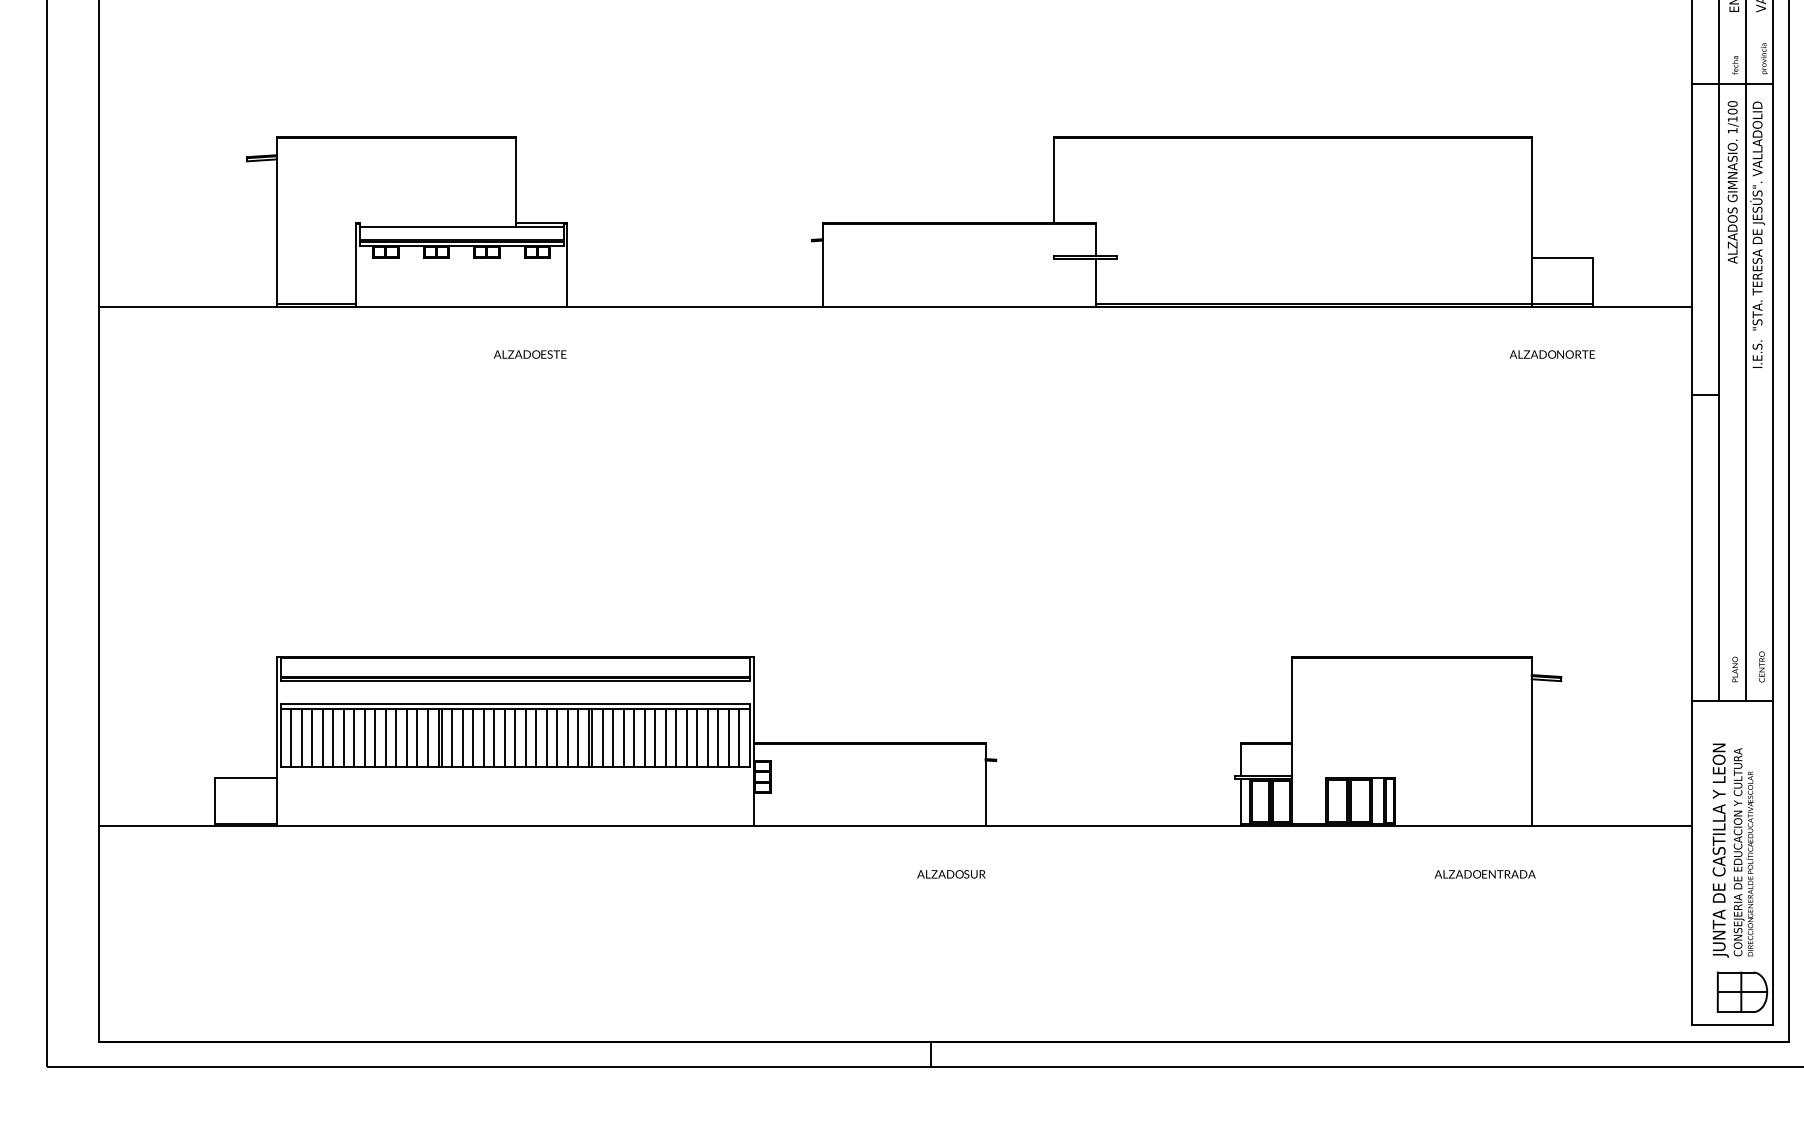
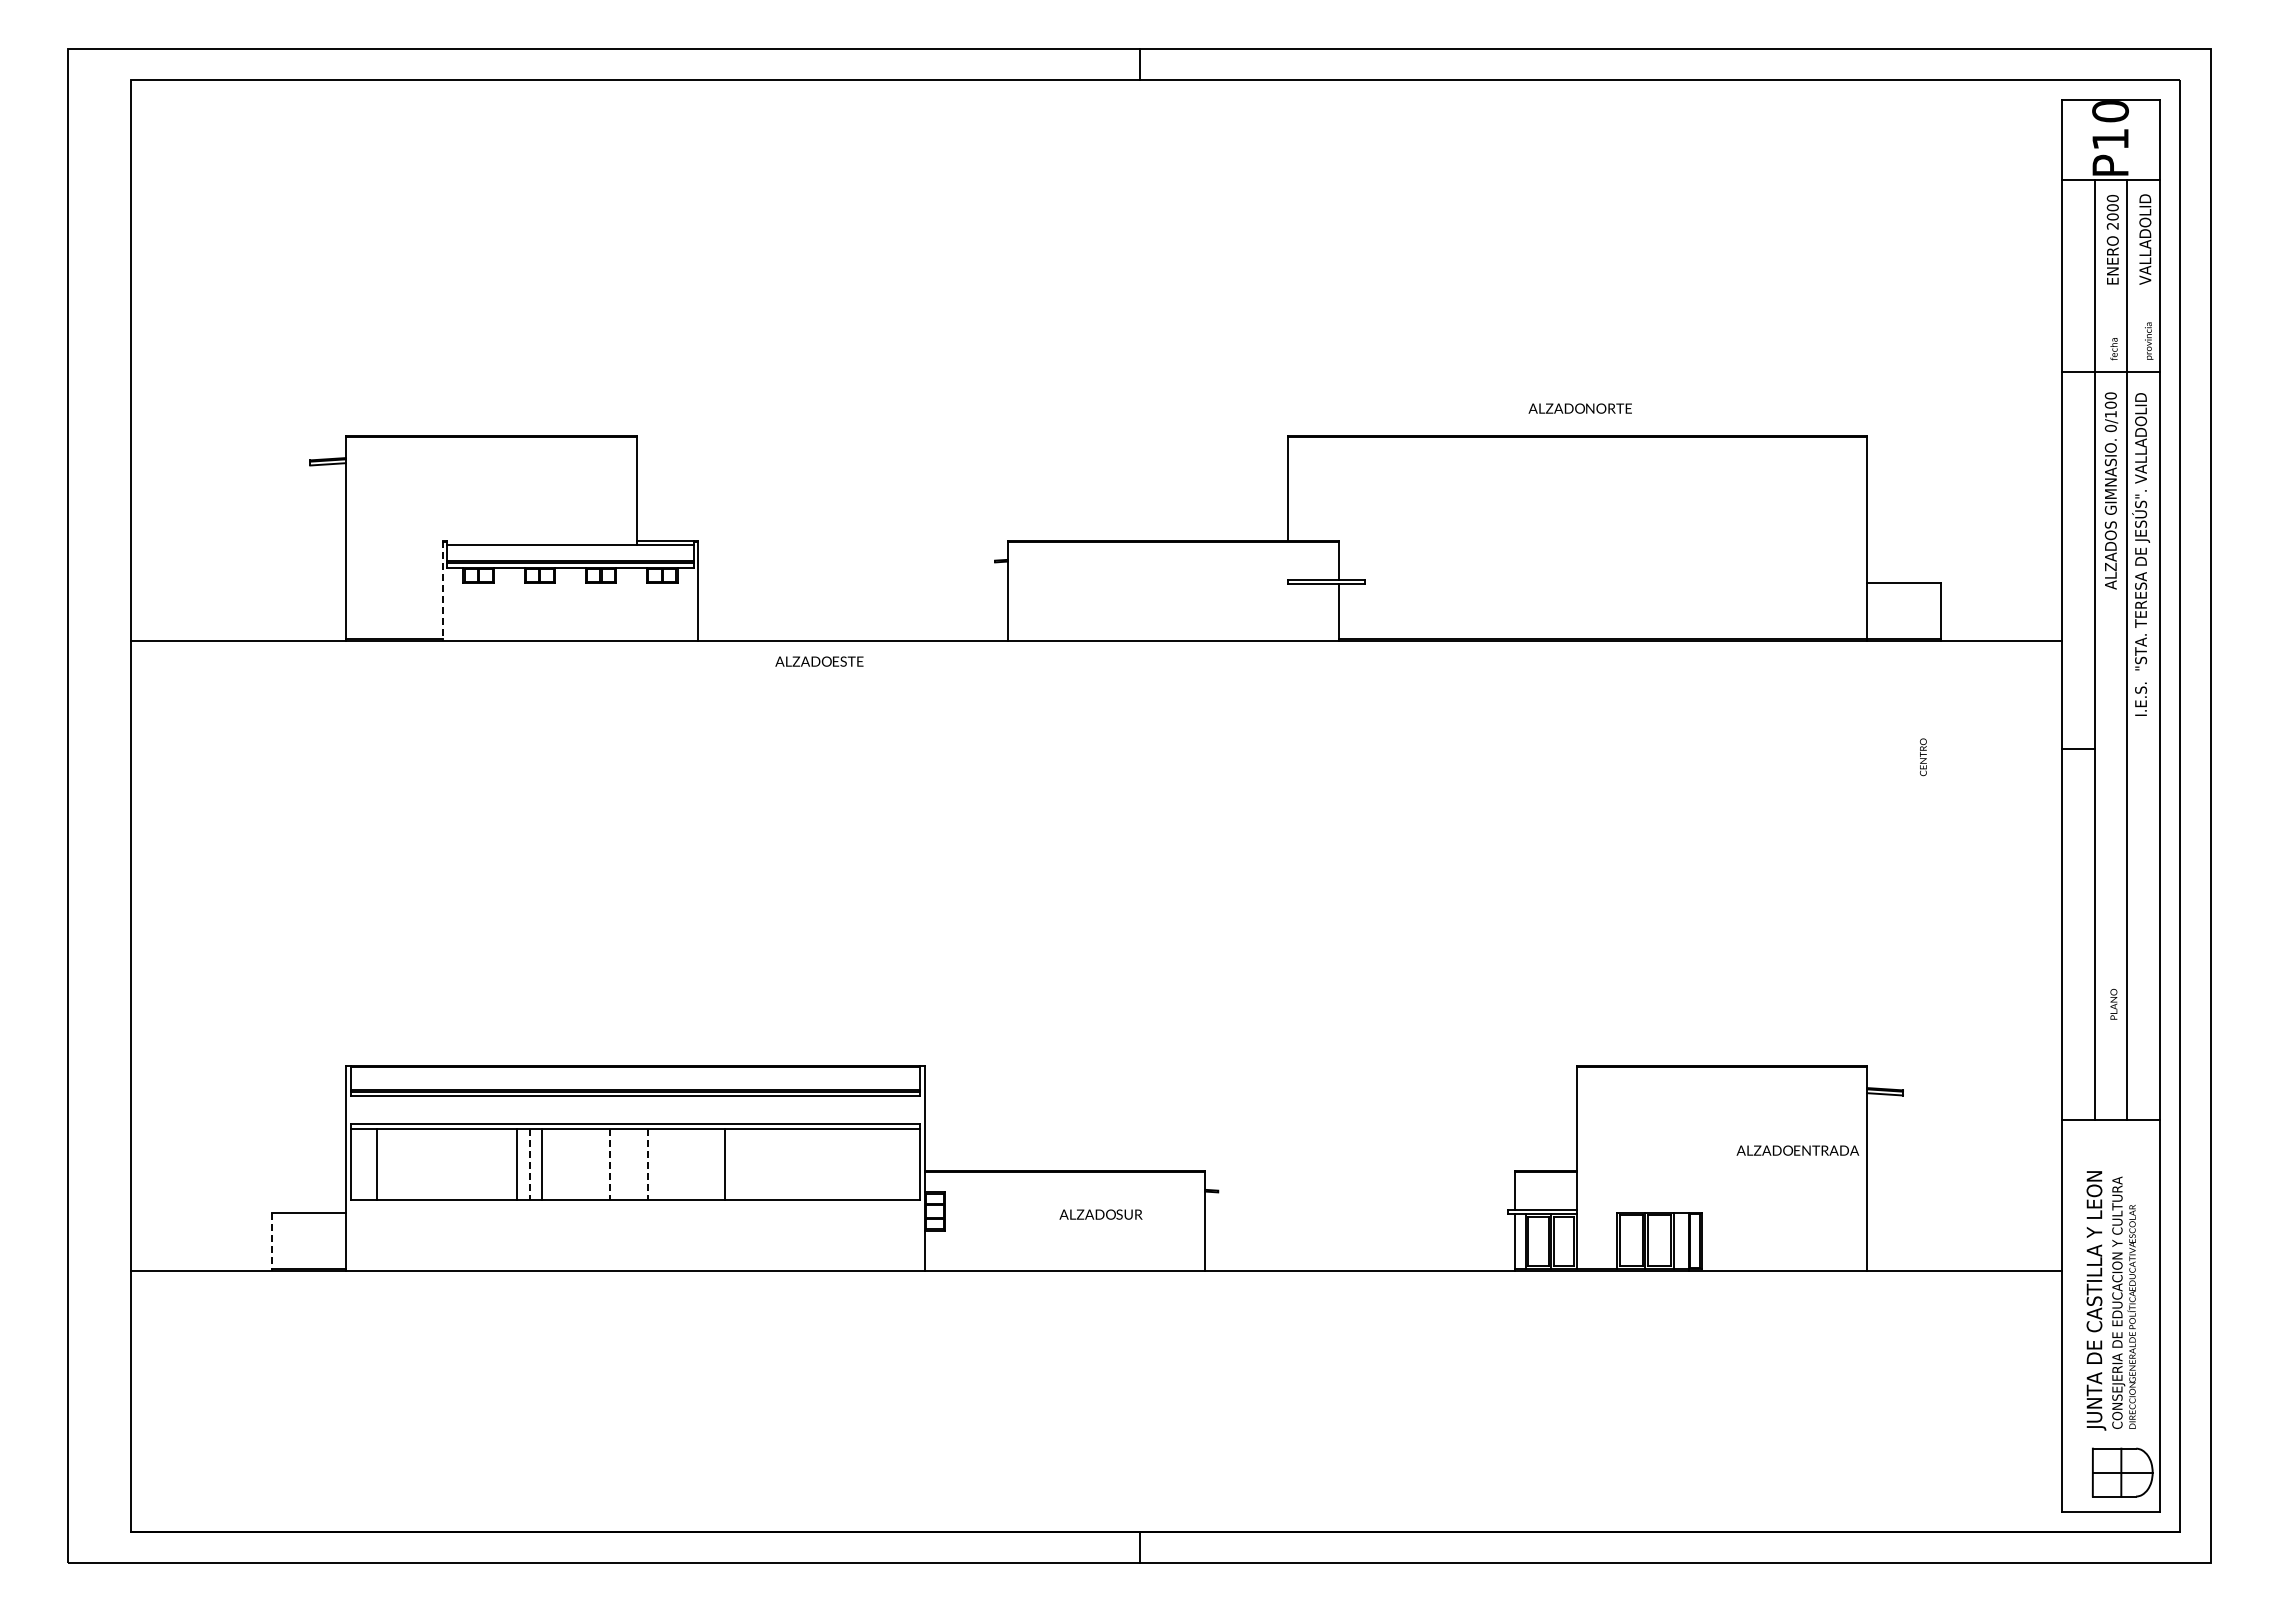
text: (1732, 130) -> (2110, 428), 1/100 -> 0/100
line: (356, 265) -> (442, 591), solid -> dashed
text: (530, 354) -> (819, 661), moved
text: (1551, 354) -> (1579, 408), moved
text: (1762, 667) -> (1923, 757), moved
text: (1734, 669) -> (2113, 1004), moved
line: (290, 738) -> (363, 1164), removed
line: (312, 738) -> (389, 1164), removed
line: (323, 738) -> (402, 1164), removed
line: (333, 738) -> (414, 1164), removed
line: (343, 738) -> (427, 1164), removed
line: (354, 738) -> (440, 1164), removed
line: (365, 738) -> (453, 1164), removed
line: (375, 738) -> (465, 1164), removed
line: (385, 738) -> (478, 1164), removed
line: (396, 738) -> (491, 1164), removed
line: (407, 738) -> (504, 1164), removed
line: (427, 738) -> (529, 1164), solid -> dashed
line: (441, 738) -> (546, 1164), removed
line: (451, 738) -> (558, 1164), removed
line: (462, 738) -> (571, 1164), removed
line: (473, 738) -> (584, 1164), removed
line: (484, 738) -> (597, 1164), removed
line: (493, 738) -> (609, 1164), solid -> dashed
line: (504, 738) -> (622, 1164), removed
line: (515, 738) -> (635, 1164), removed
line: (526, 738) -> (648, 1164), solid -> dashed
line: (535, 738) -> (660, 1164), removed
line: (546, 738) -> (673, 1164), removed
line: (557, 738) -> (686, 1164), removed
line: (568, 738) -> (699, 1164), removed
line: (578, 738) -> (711, 1164), removed
line: (592, 738) -> (728, 1164), removed
line: (602, 738) -> (741, 1164), removed
line: (613, 738) -> (754, 1164), removed
line: (623, 738) -> (766, 1164), removed
line: (634, 738) -> (779, 1164), removed
line: (644, 738) -> (792, 1164), removed
line: (655, 738) -> (805, 1164), removed
line: (665, 738) -> (817, 1164), removed
line: (676, 738) -> (830, 1164), removed
line: (686, 738) -> (843, 1164), removed
line: (697, 738) -> (856, 1164), removed
line: (707, 738) -> (868, 1164), removed
line: (718, 738) -> (881, 1164), removed
line: (729, 738) -> (894, 1164), removed
line: (739, 738) -> (907, 1164), removed
line: (215, 802) -> (272, 1242), solid -> dashed
text: (951, 874) -> (1100, 1214), moved
text: (1484, 874) -> (1797, 1150), moved

